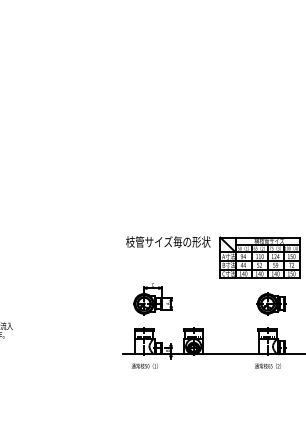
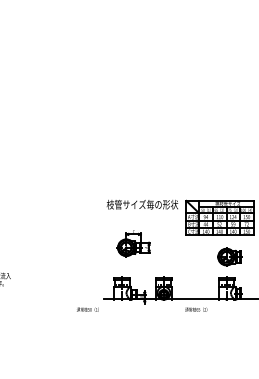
part: (152, 299) -> (133, 244), moved
text: (144, 365) -> (87, 309), moved
text: (267, 365) -> (195, 309), moved

